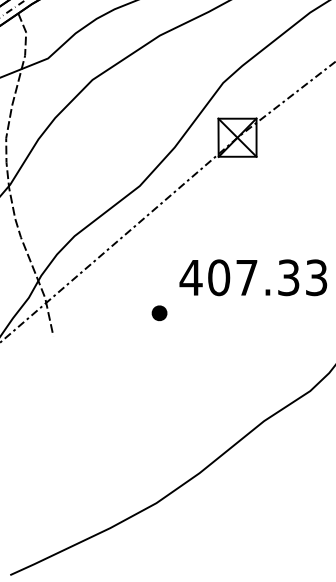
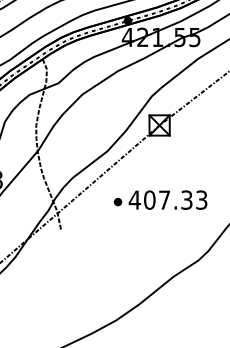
part: (160, 314) -> (118, 202), moved

